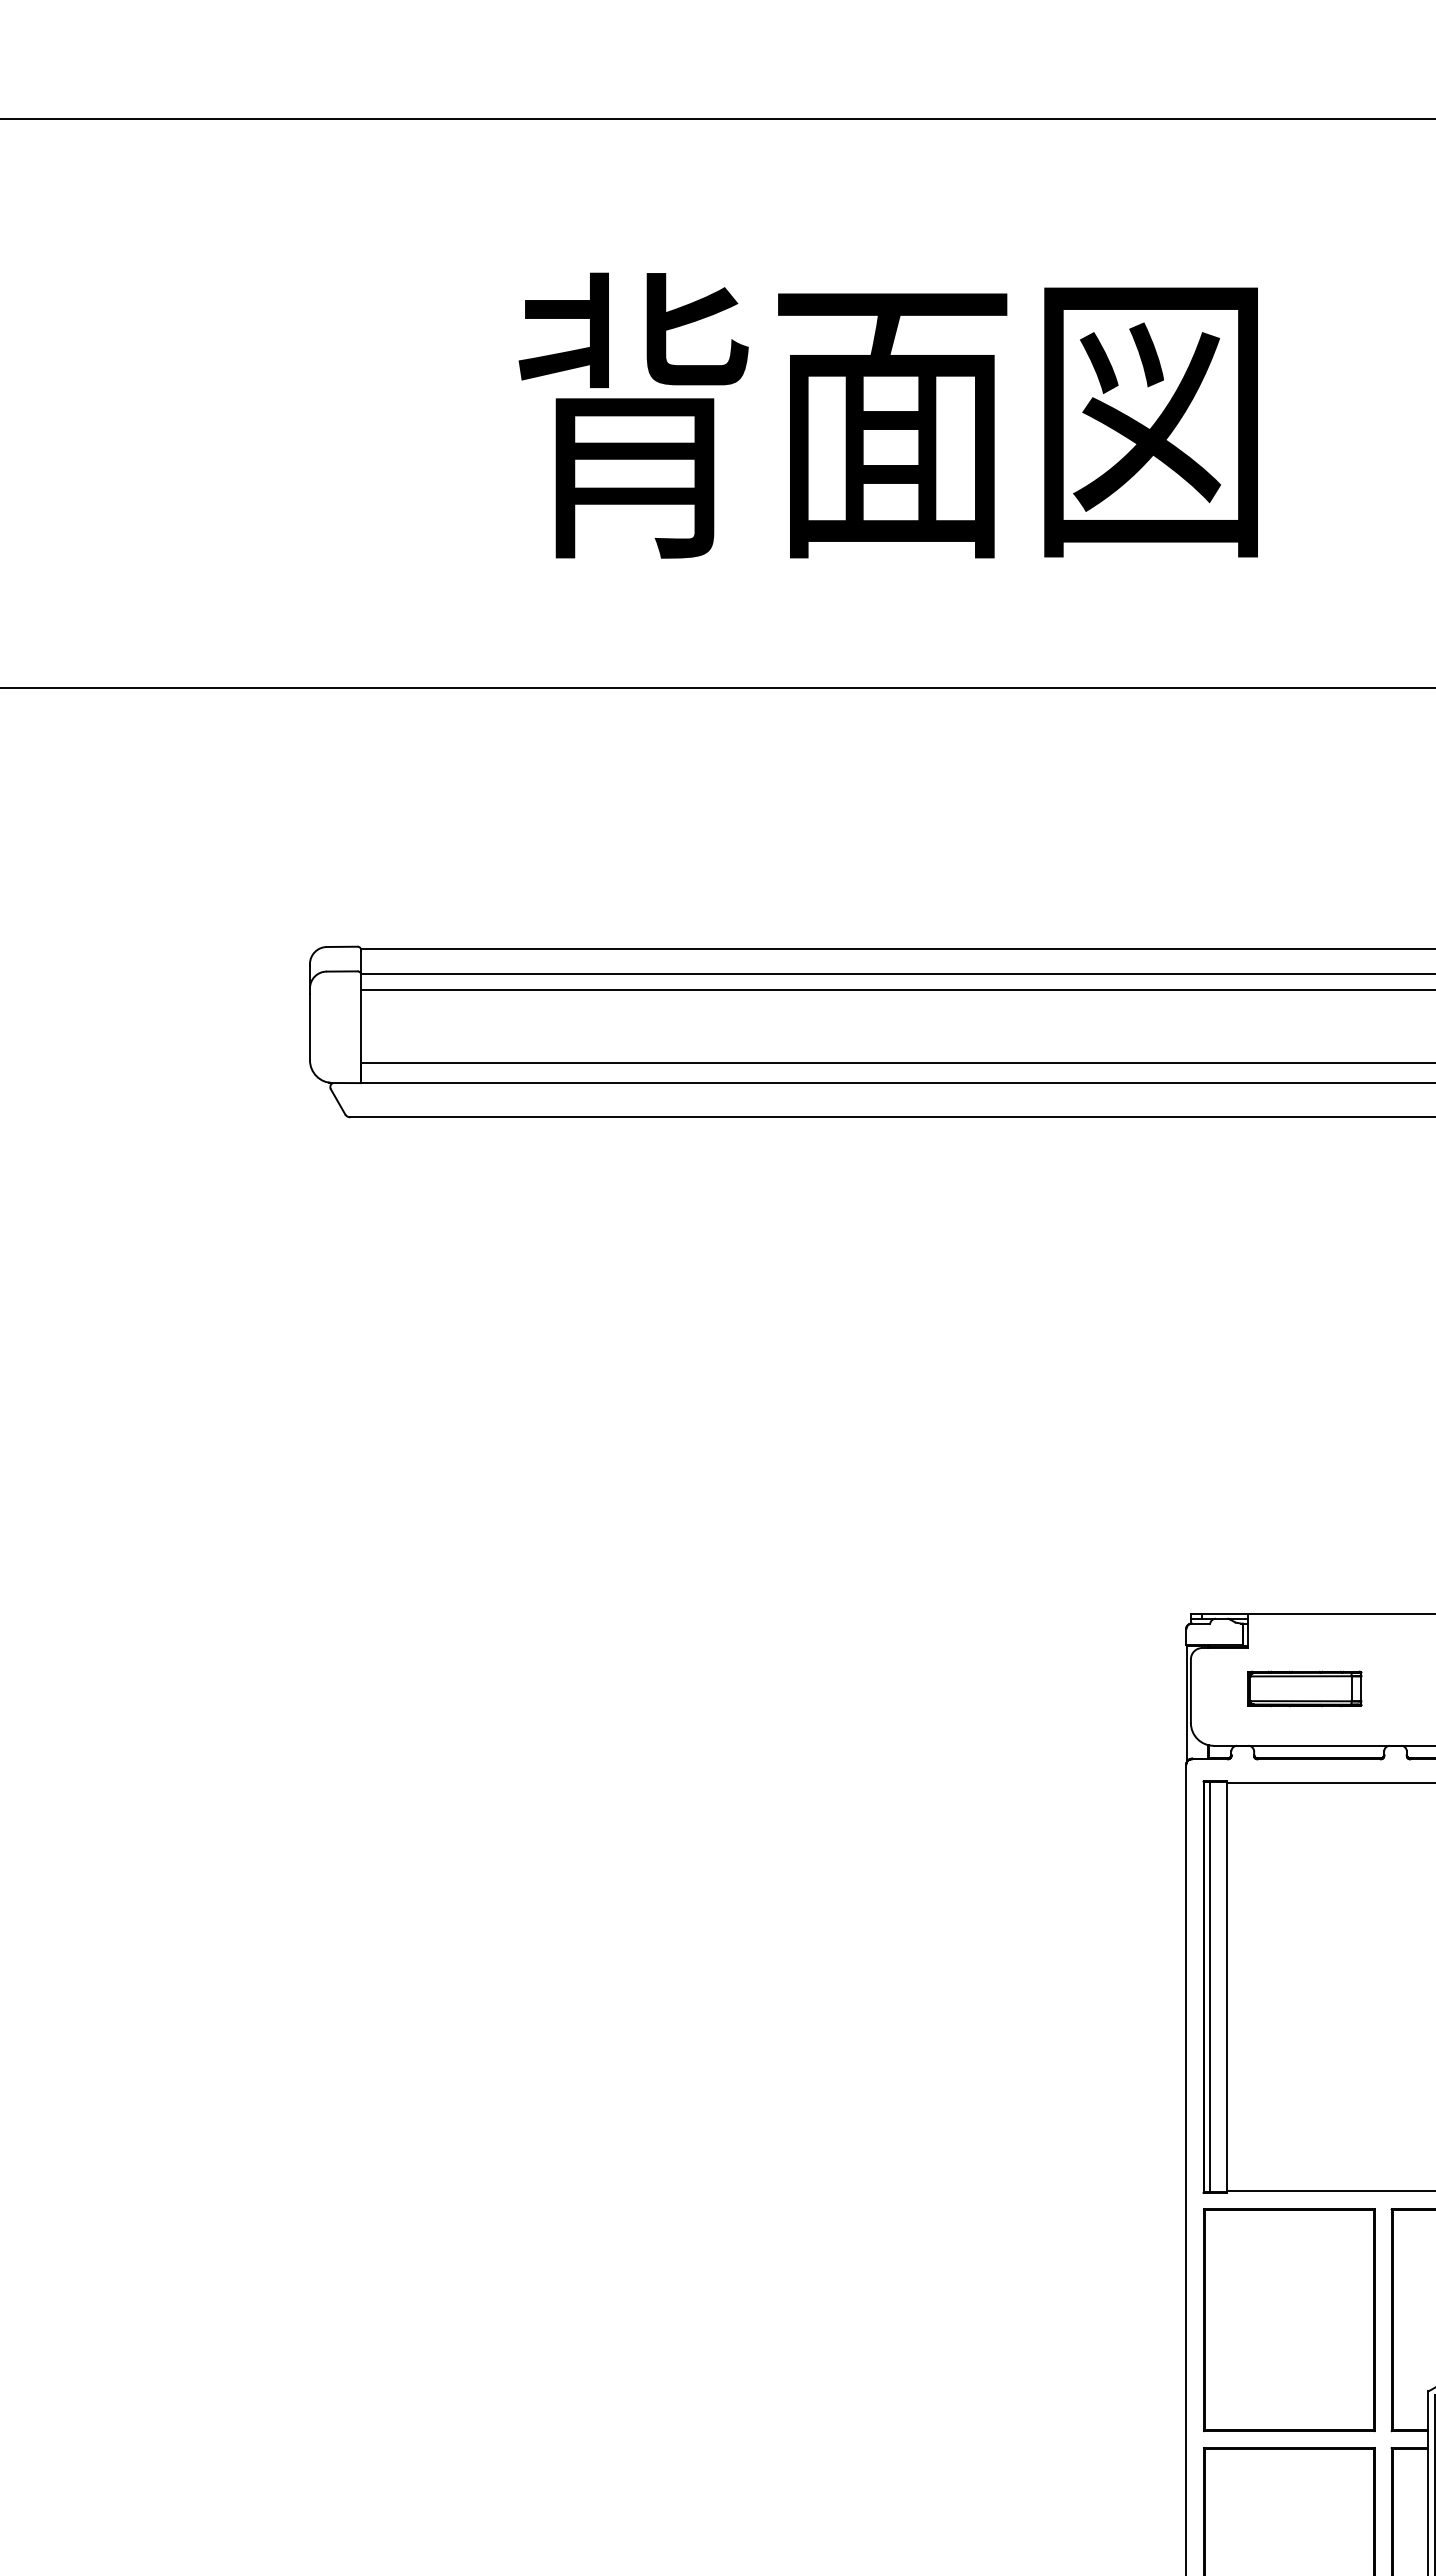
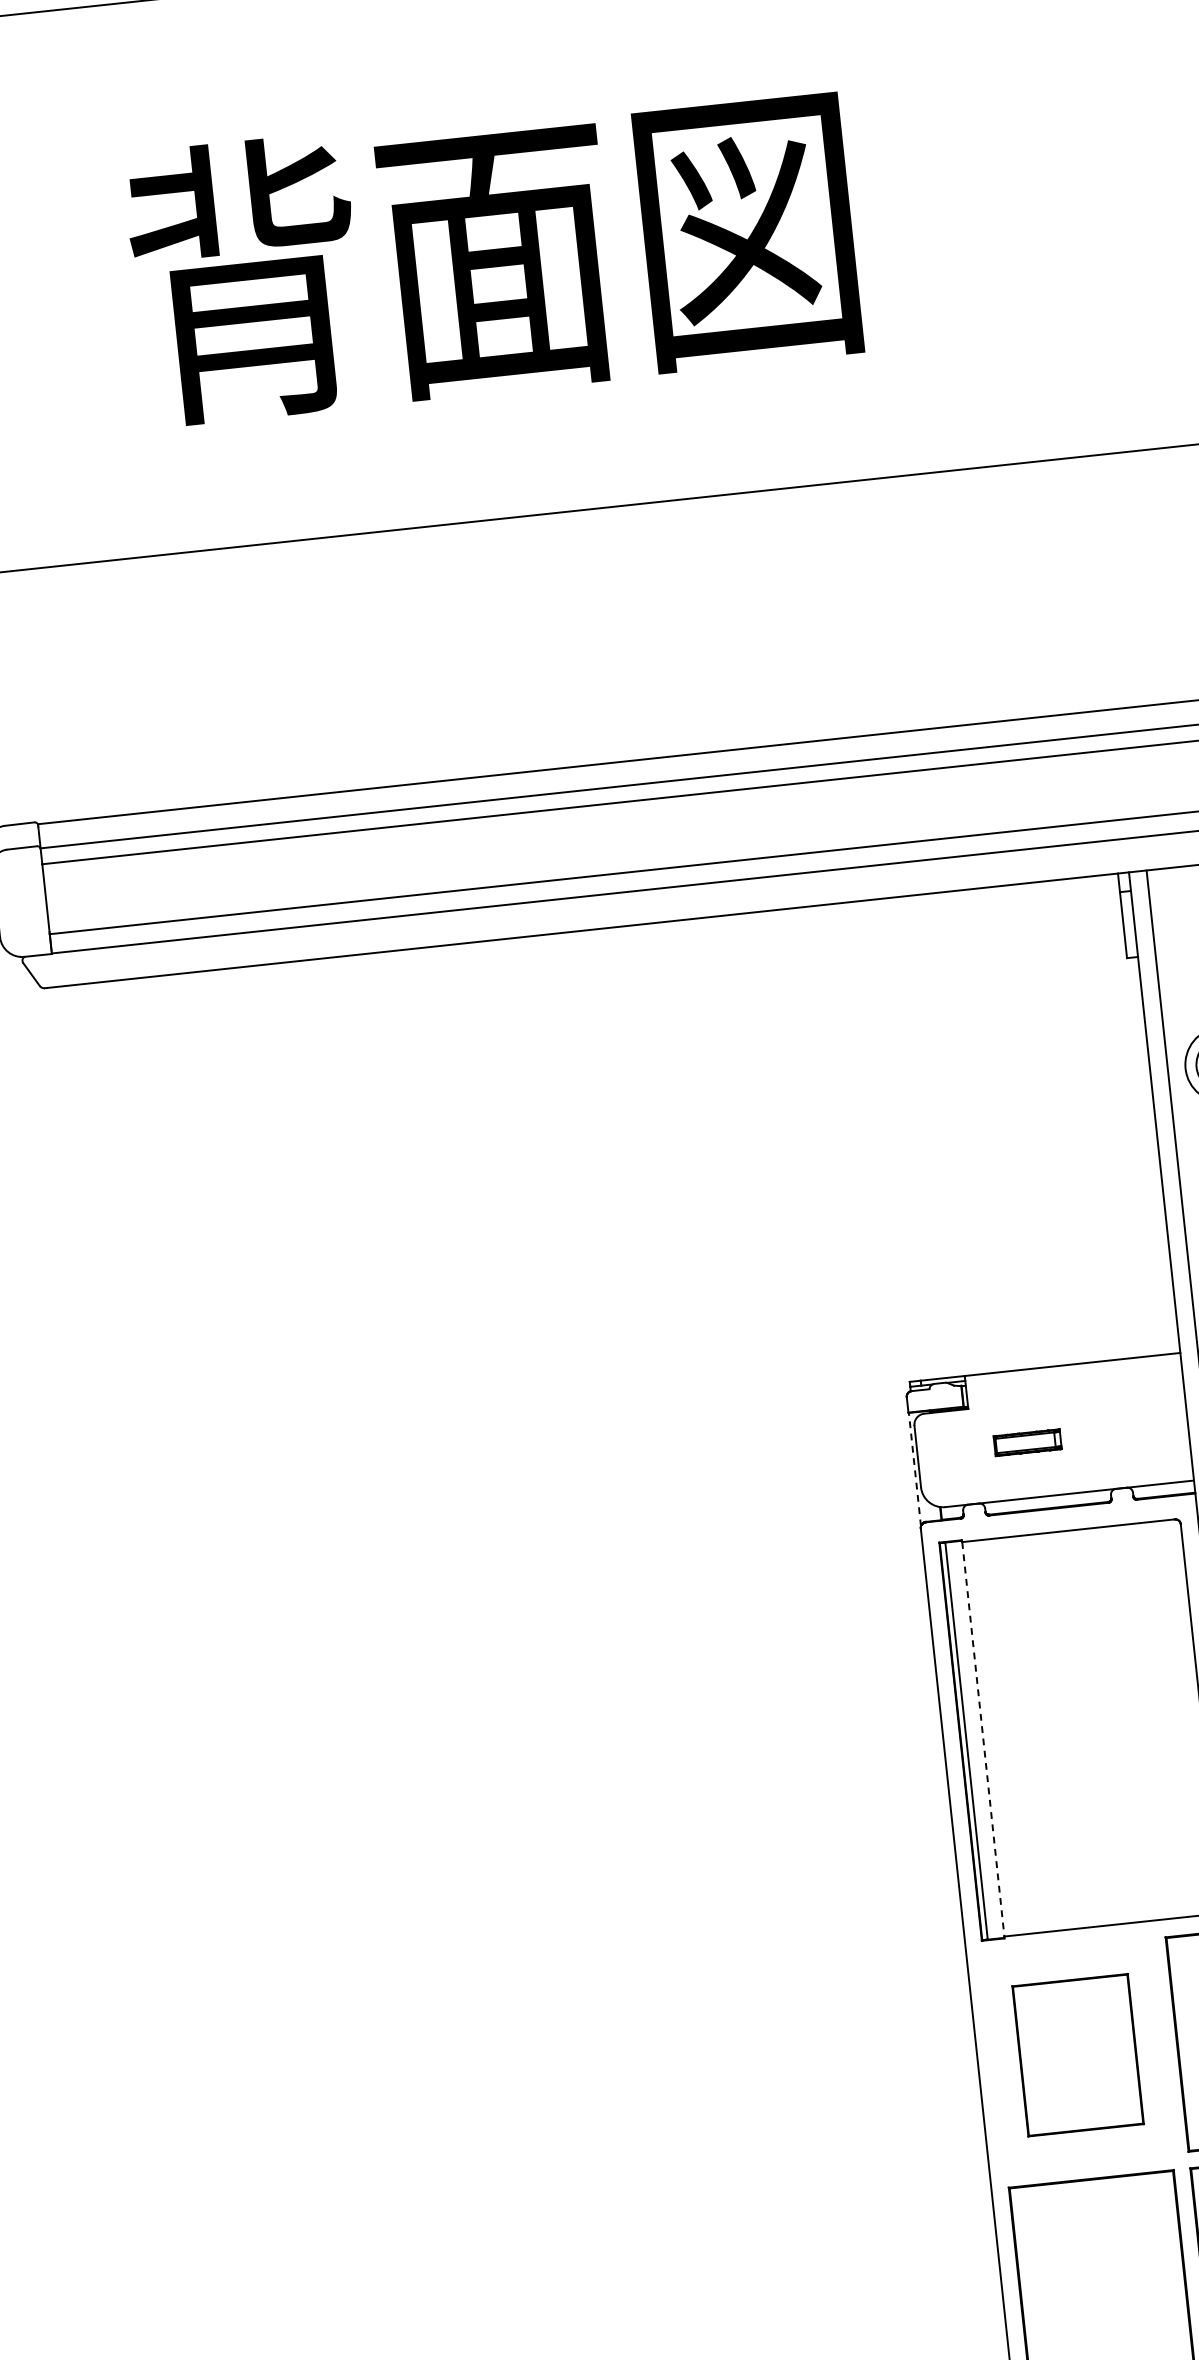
part: (1304, 1688) -> (1027, 1442), size x0.6
line: (1186, 1704) -> (914, 1469), solid -> dashed
line: (1227, 1987) -> (983, 1739), solid -> dashed
part: (1289, 2320) -> (1078, 2055), size x0.7

